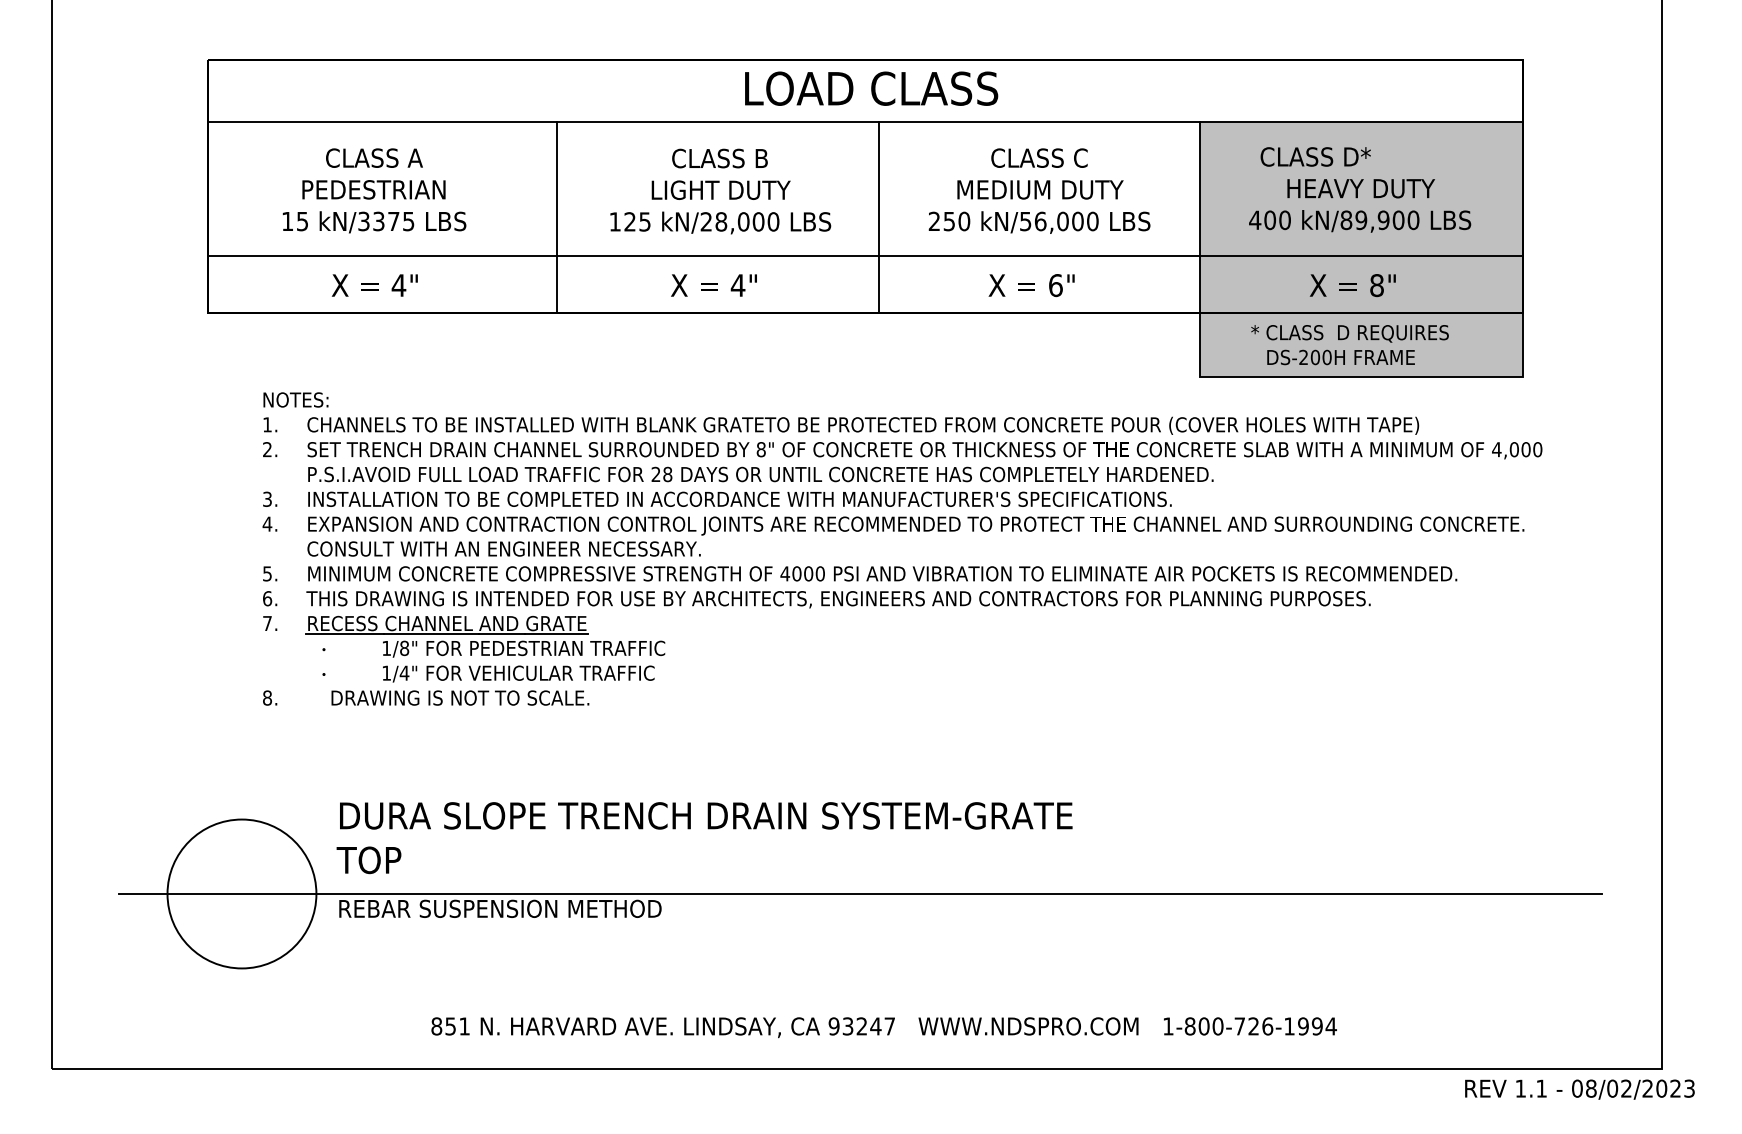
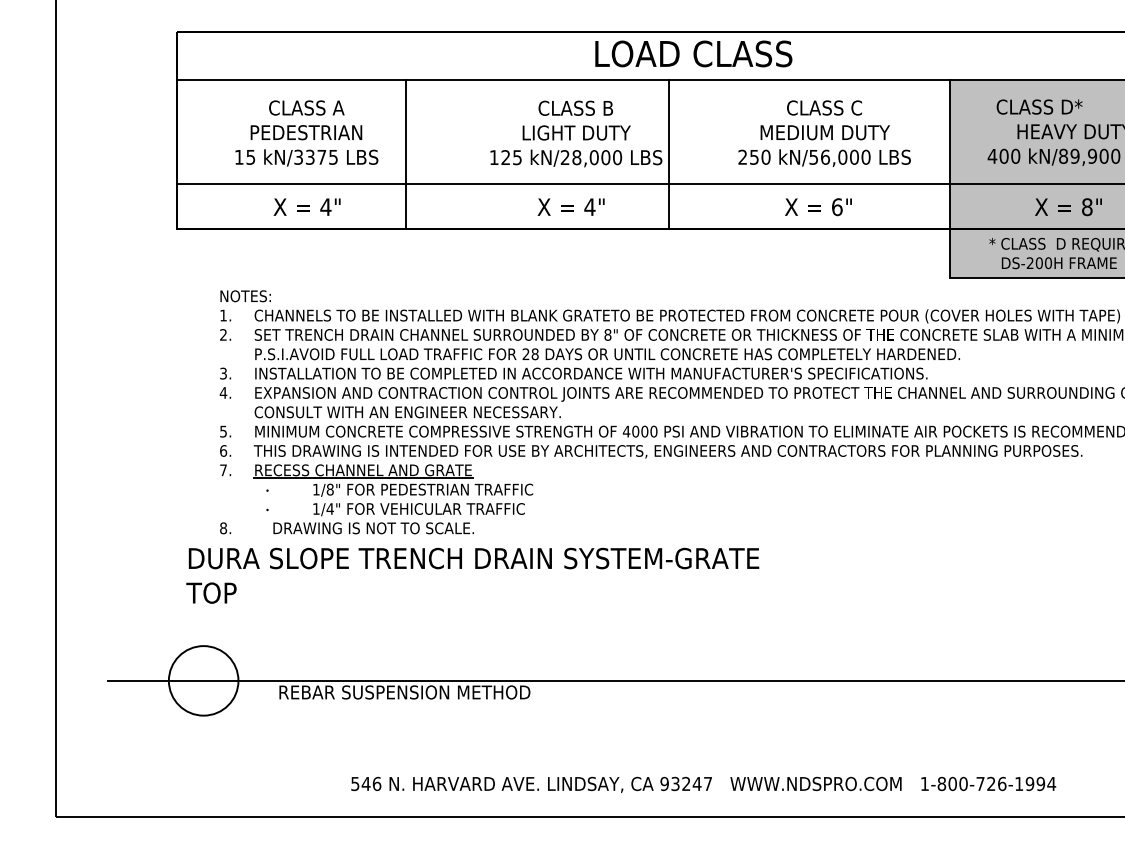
line: (557, 217) -> (406, 154), moved
line: (878, 217) -> (668, 154), moved
text: (704, 838) -> (472, 576), moved
circle: (241, 893) -> (203, 680), size x0.6
text: (450, 1026) -> (366, 784), 851 -> 546

